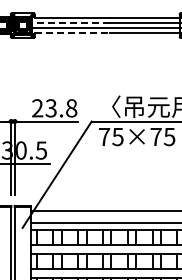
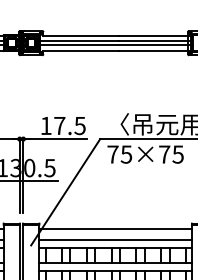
line: (70, 22) -> (79, 40), dashed -> solid
line: (72, 32) -> (81, 50), dashed -> solid
text: (53, 107) -> (62, 125), 23.8 -> 17.5

